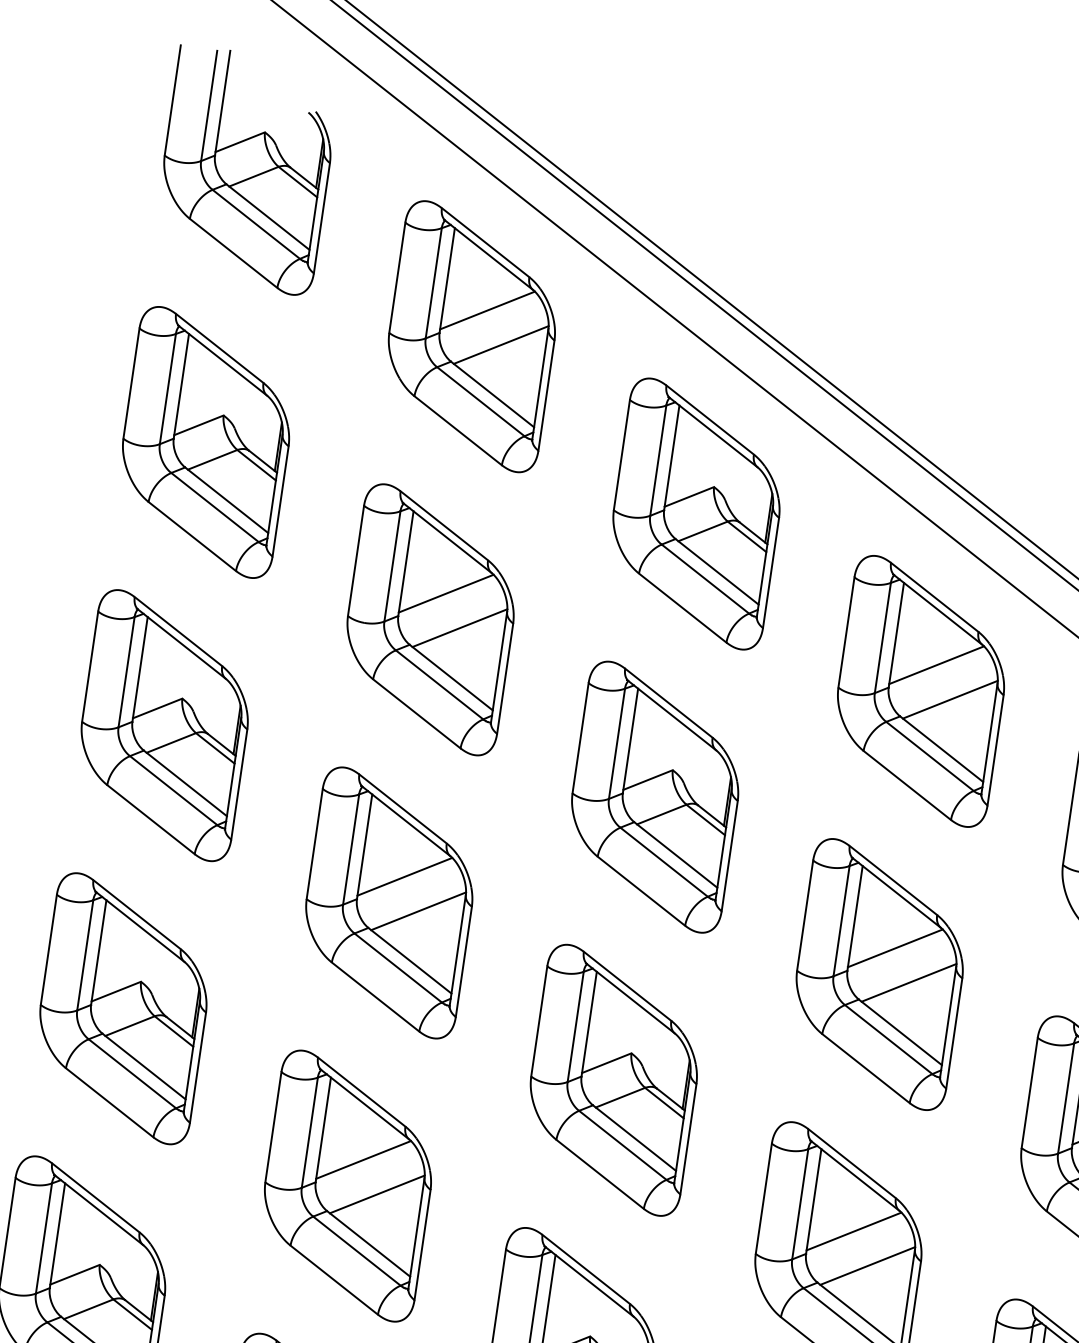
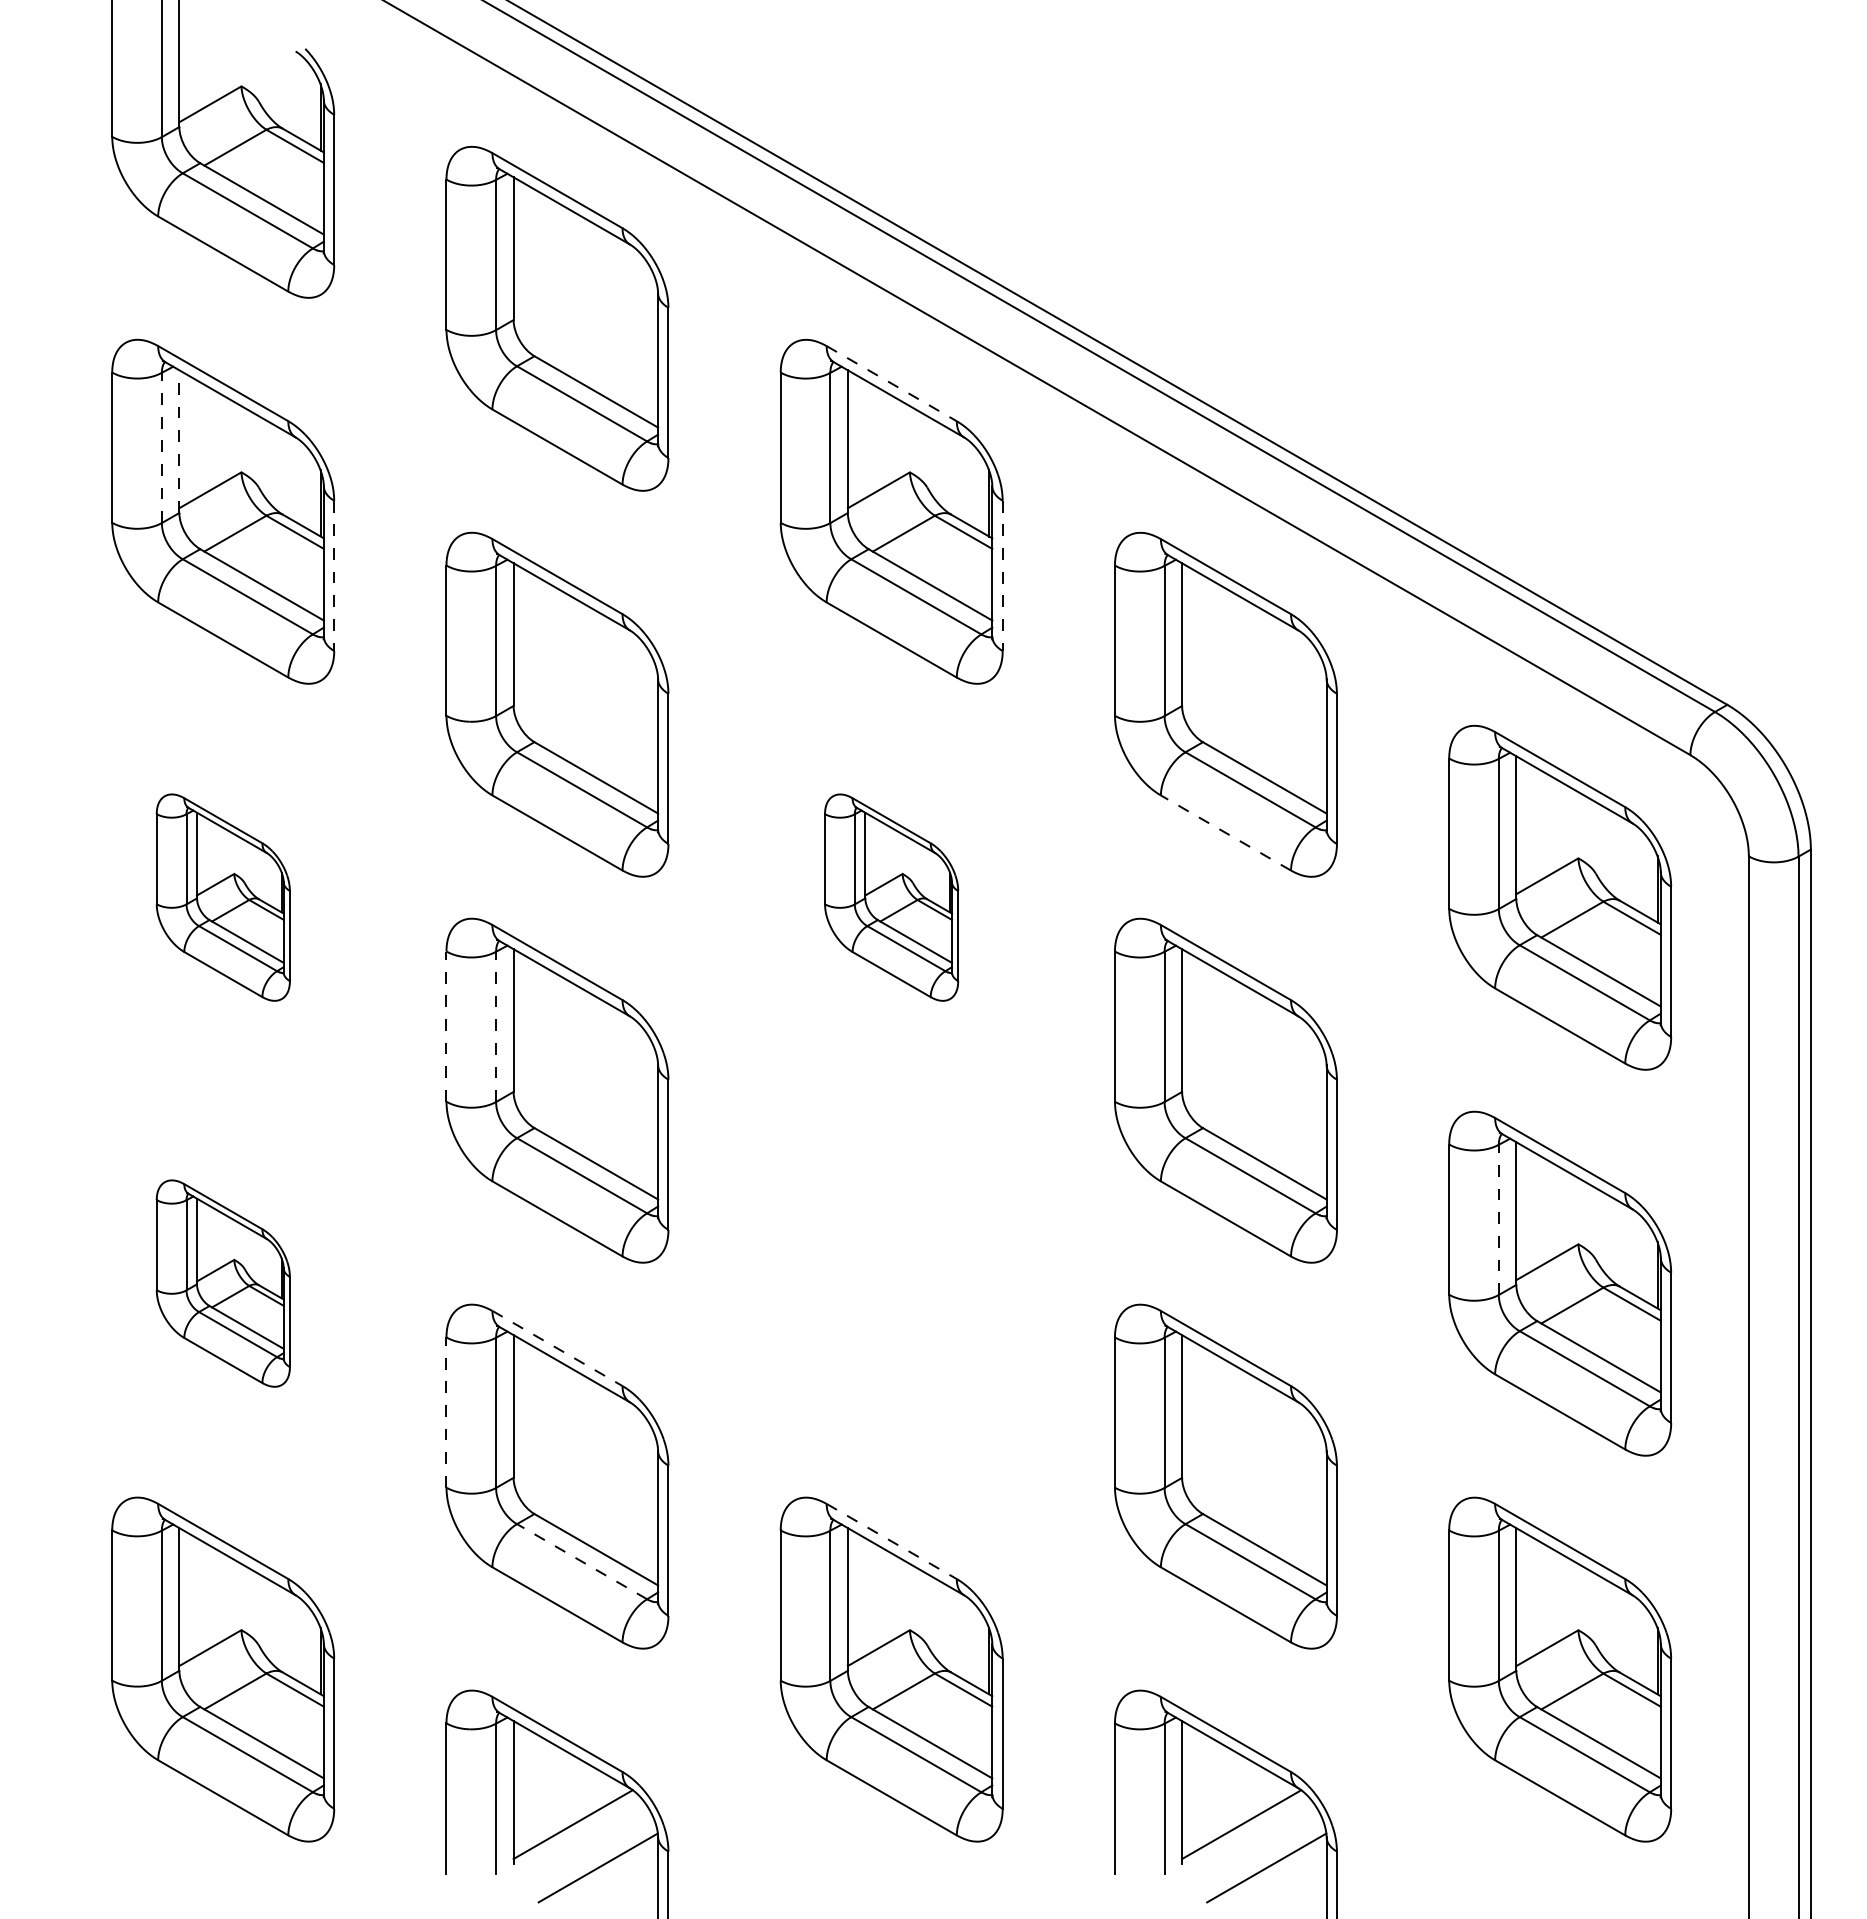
line: (487, 310) -> (572, 280), removed
line: (500, 344) -> (597, 323), removed
line: (181, 386) -> (179, 441), solid -> dashed
line: (167, 388) -> (161, 447), solid -> dashed
line: (710, 420) -> (892, 383), solid -> dashed
line: (280, 501) -> (334, 576), solid -> dashed
line: (770, 573) -> (1002, 576), solid -> dashed
line: (445, 593) -> (572, 666), removed
line: (459, 627) -> (597, 709), removed
line: (936, 664) -> (1241, 666), removed
line: (950, 699) -> (1266, 709), removed
part: (164, 725) -> (223, 897), size x0.6
line: (907, 785) -> (1225, 832), solid -> dashed
part: (655, 796) -> (891, 897), size x0.6
line: (314, 844) -> (446, 1026), solid -> dashed
line: (351, 849) -> (496, 1026), solid -> dashed
line: (404, 876) -> (572, 1052), removed
line: (418, 910) -> (597, 1095), removed
line: (895, 948) -> (1241, 1052), removed
line: (908, 982) -> (1266, 1095), removed
part: (123, 1008) -> (223, 1283), size x0.6
part: (613, 1080) -> (891, 1283), removed
line: (361, 1092) -> (557, 1348), solid -> dashed
line: (1065, 1098) -> (1498, 1219), solid -> dashed
line: (273, 1127) -> (446, 1412), solid -> dashed
line: (363, 1159) -> (572, 1438), removed
line: (376, 1193) -> (597, 1481), removed
line: (853, 1231) -> (1241, 1438), removed
line: (356, 1250) -> (581, 1561), solid -> dashed
line: (867, 1265) -> (1266, 1481), removed
line: (586, 1269) -> (892, 1541), solid -> dashed

